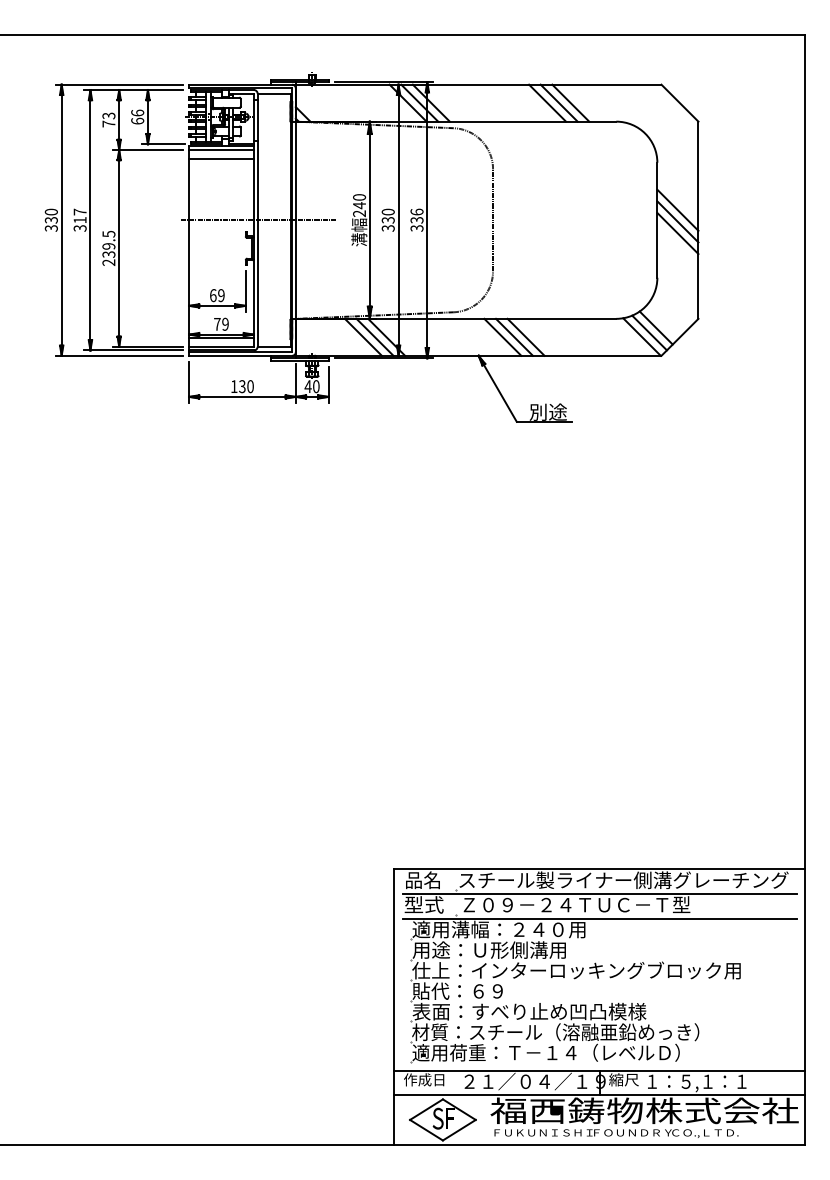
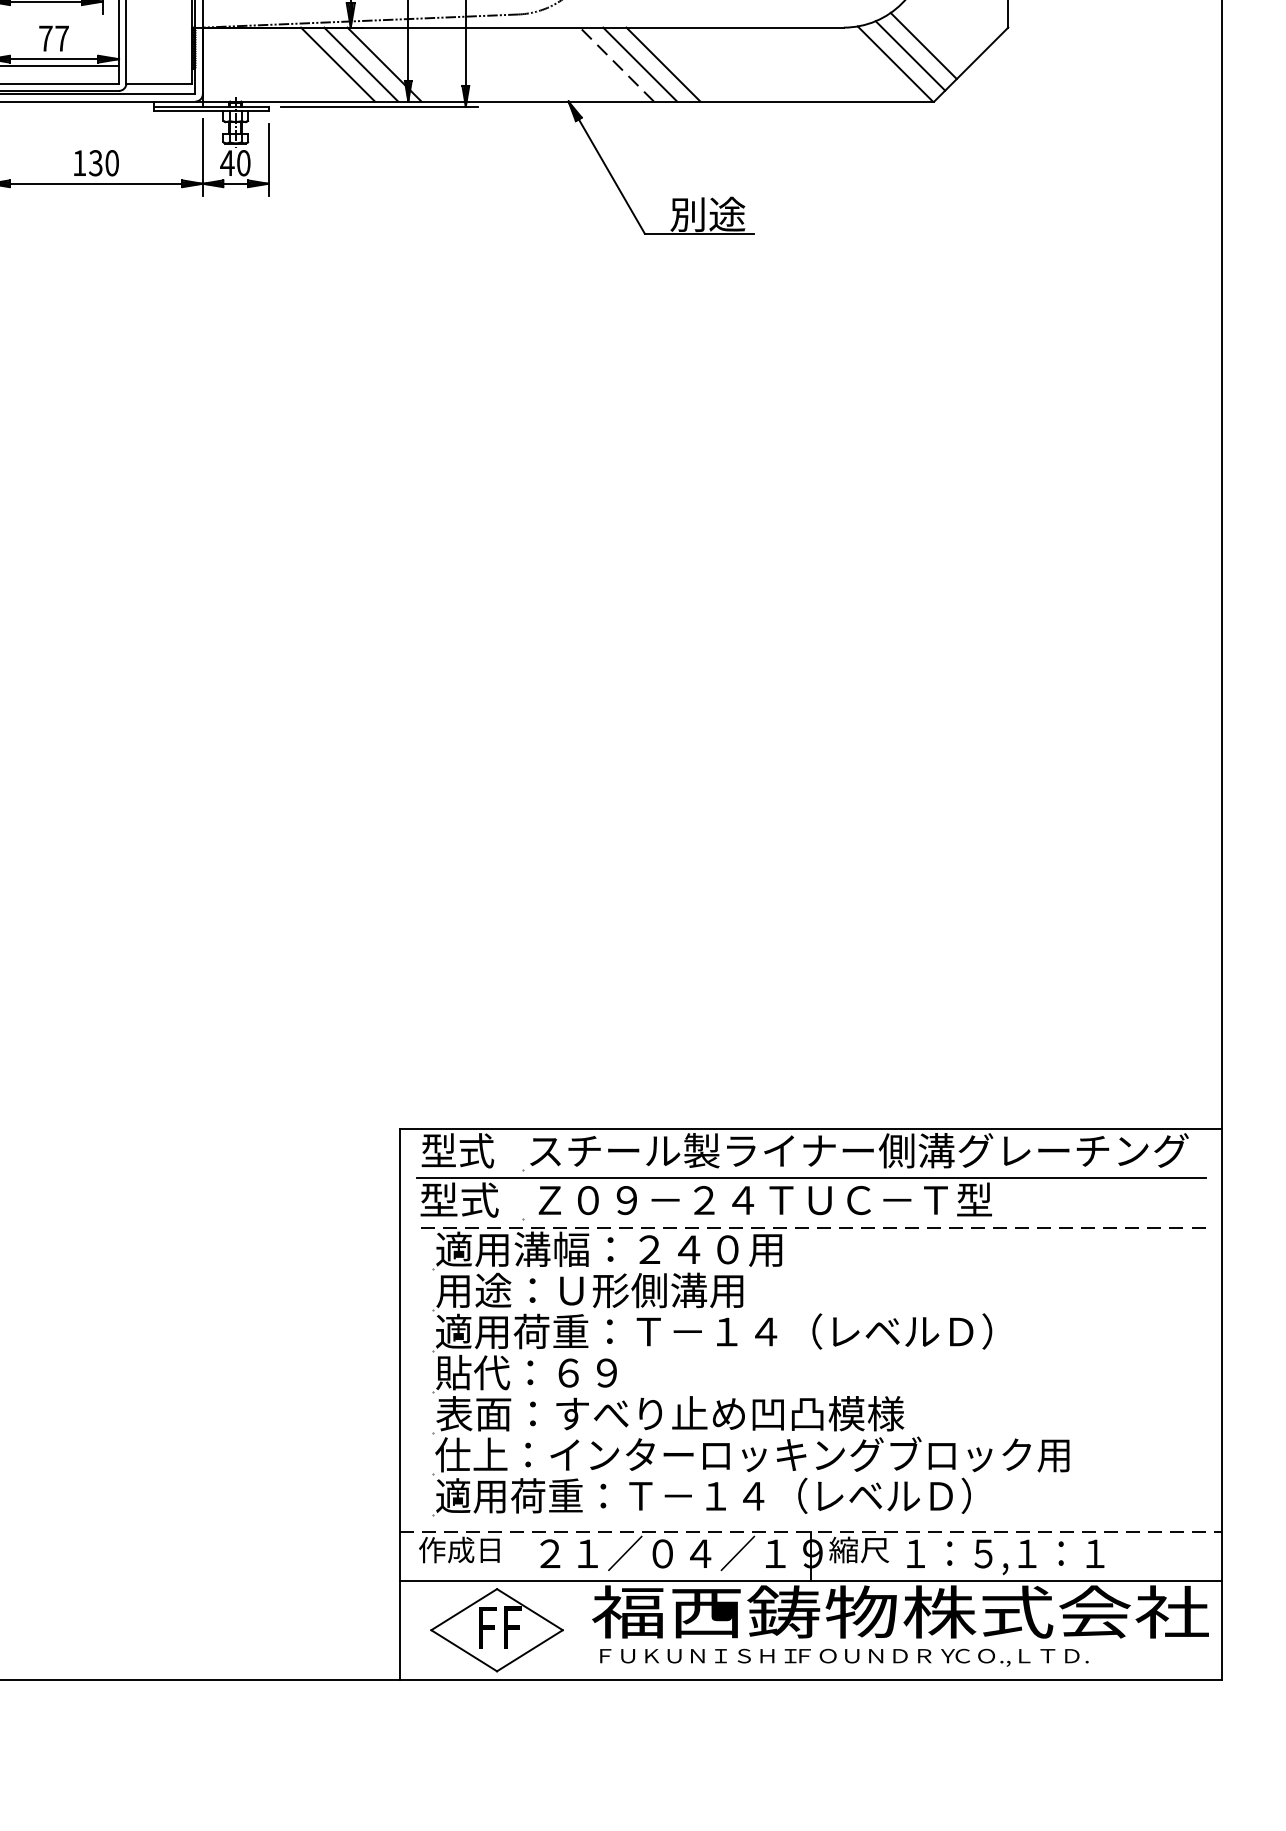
text: (225, 323) -> (62, 36), 79 -> 77
line: (502, 337) -> (616, 64), solid -> dashed
text: (423, 880) -> (458, 1151), 品名 -> 型式
line: (599, 918) -> (810, 1227), solid -> dashed
text: (576, 970) -> (764, 1331), 仕上：インターロッキングブロック用 -> 適用荷重：Ｔ－１４（レベルＤ）
text: (570, 1032) -> (752, 1455), 材質：スチール（溶融亜鉛めっき） -> 仕上：インターロッキングブロック用
line: (600, 1070) -> (812, 1531), solid -> dashed
text: (437, 1118) -> (486, 1627), S -> F

